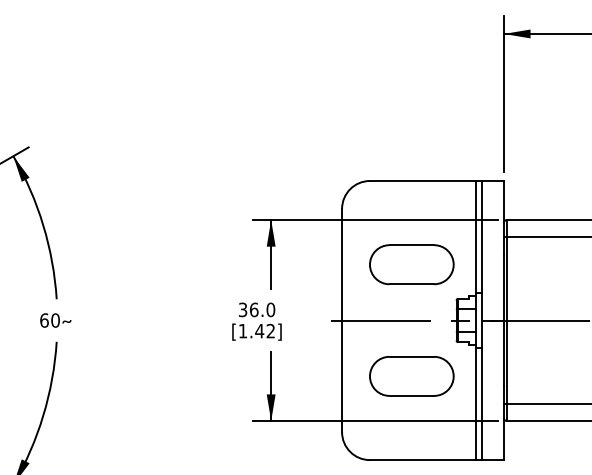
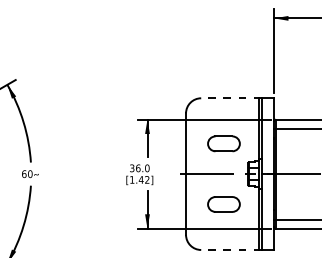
line: (425, 181) -> (231, 98), solid -> dashed
part: (410, 264) -> (223, 143), size x0.7
part: (410, 376) -> (223, 204), size x0.7
line: (425, 459) -> (231, 249), solid -> dashed

